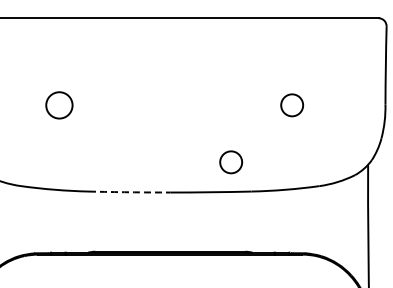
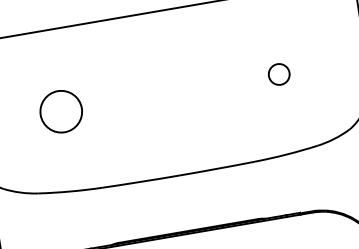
circle: (59, 105) -> (61, 111), size x1.67
circle: (231, 162) -> (231, 137), removed
arc: (129, 192) -> (140, 182), dashed -> solid

